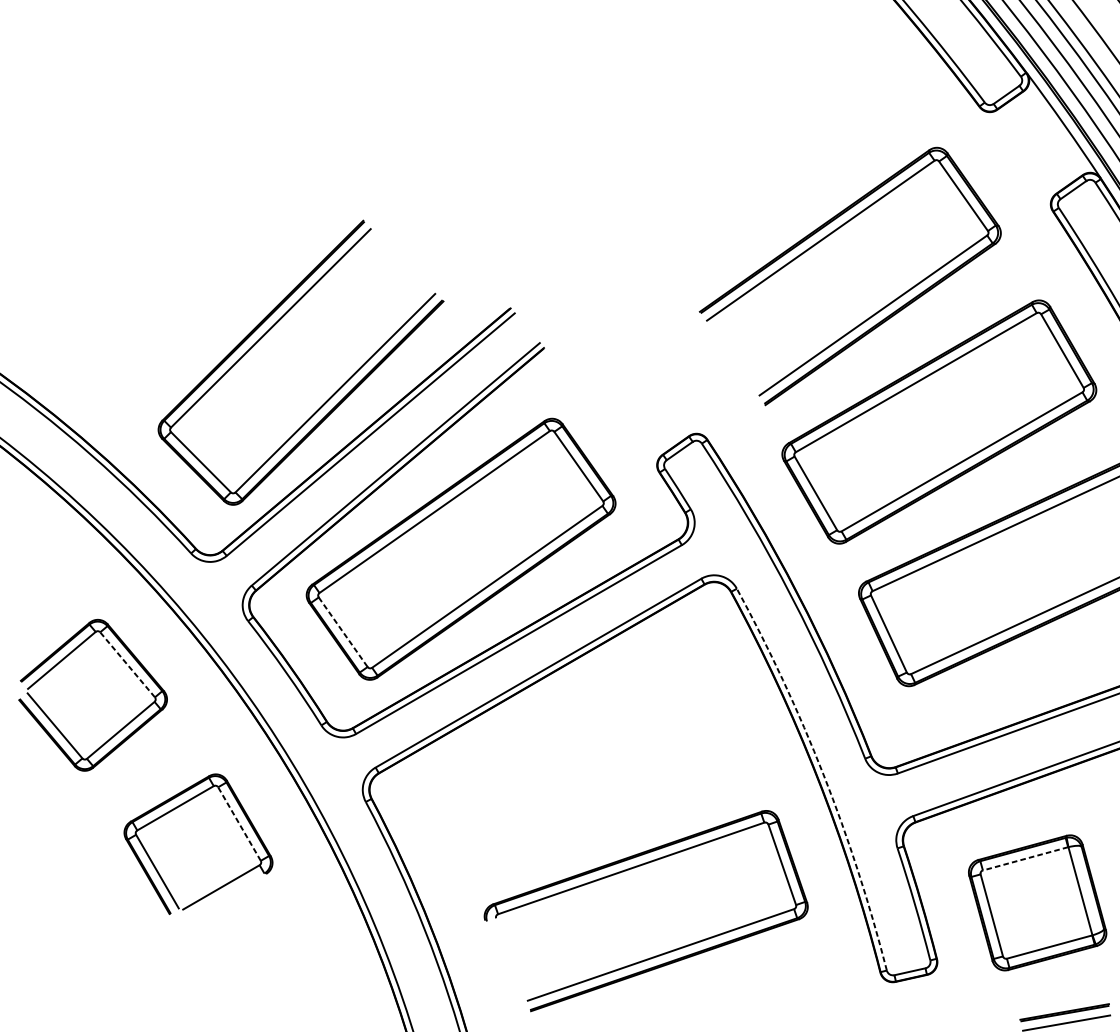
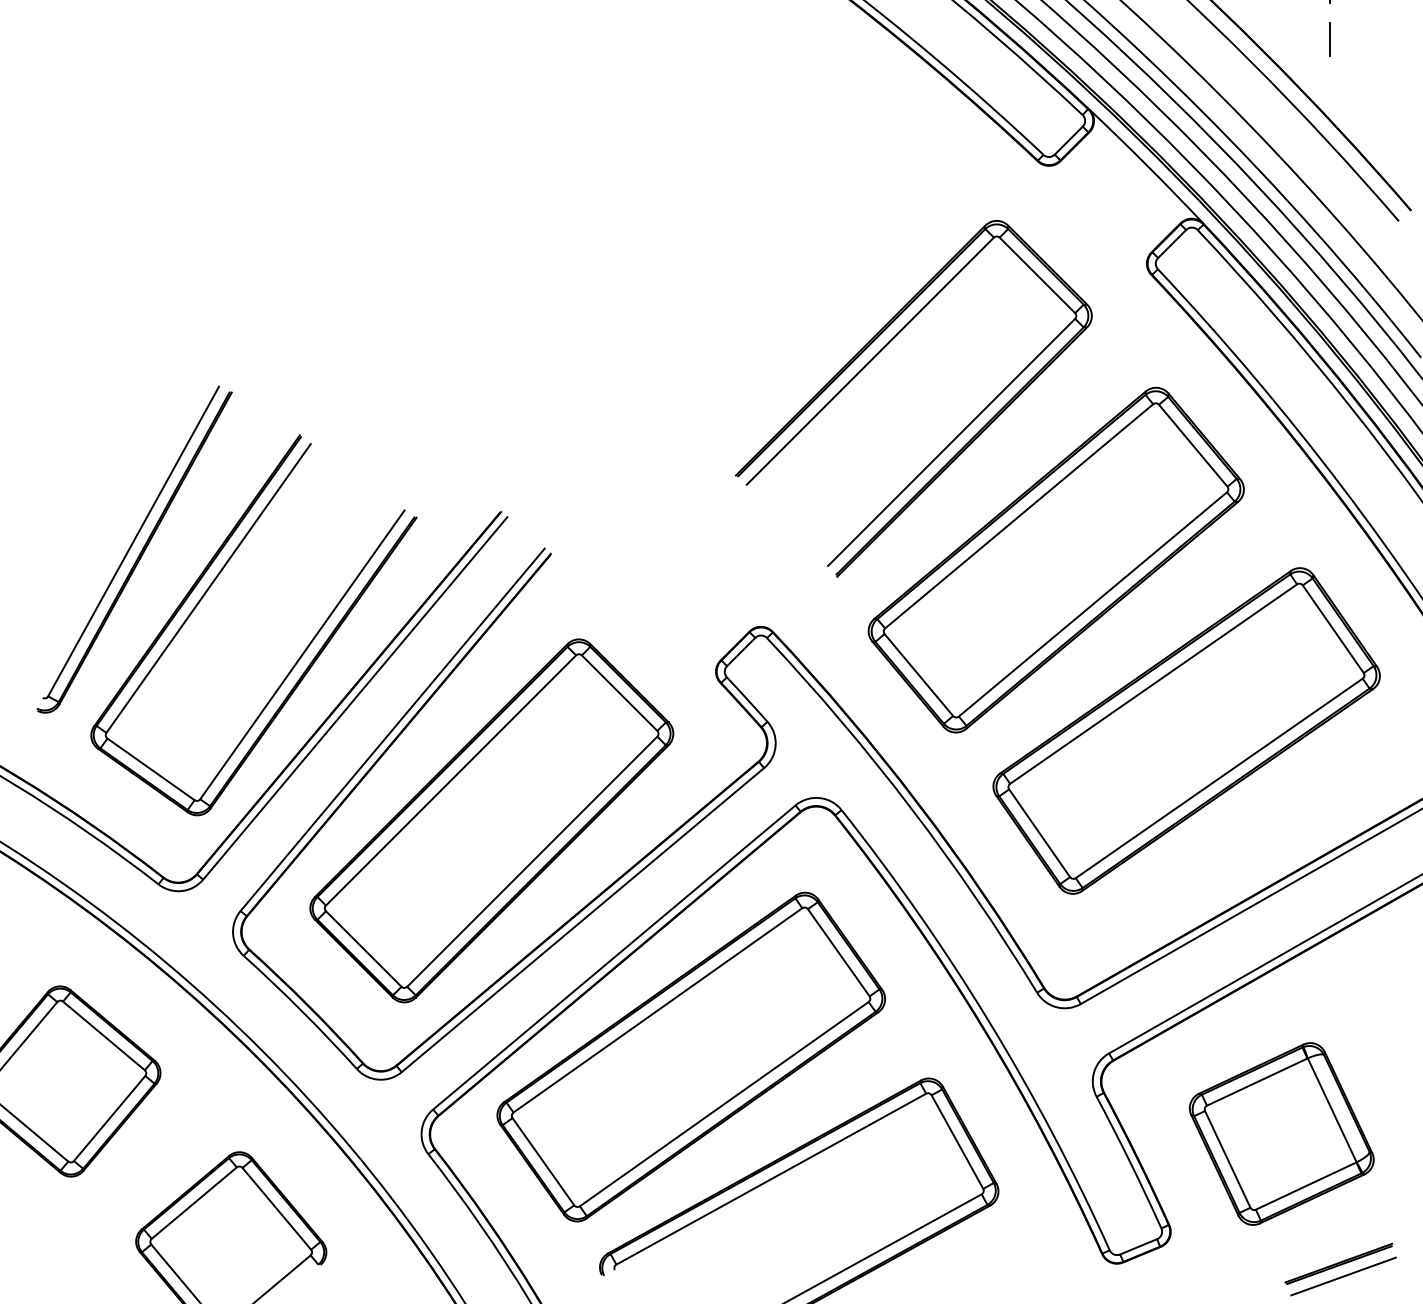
part: (218, 287) -> (134, 549), added
line: (343, 632) -> (364, 949), dashed -> solid
line: (127, 664) -> (103, 1035), dashed -> solid
part: (584, 761) -> (690, 1056), added
arc: (823, 774) -> (989, 1021), dashed -> solid
line: (239, 823) -> (276, 1208), dashed -> solid
line: (1025, 859) -> (1257, 1082), dashed -> solid

